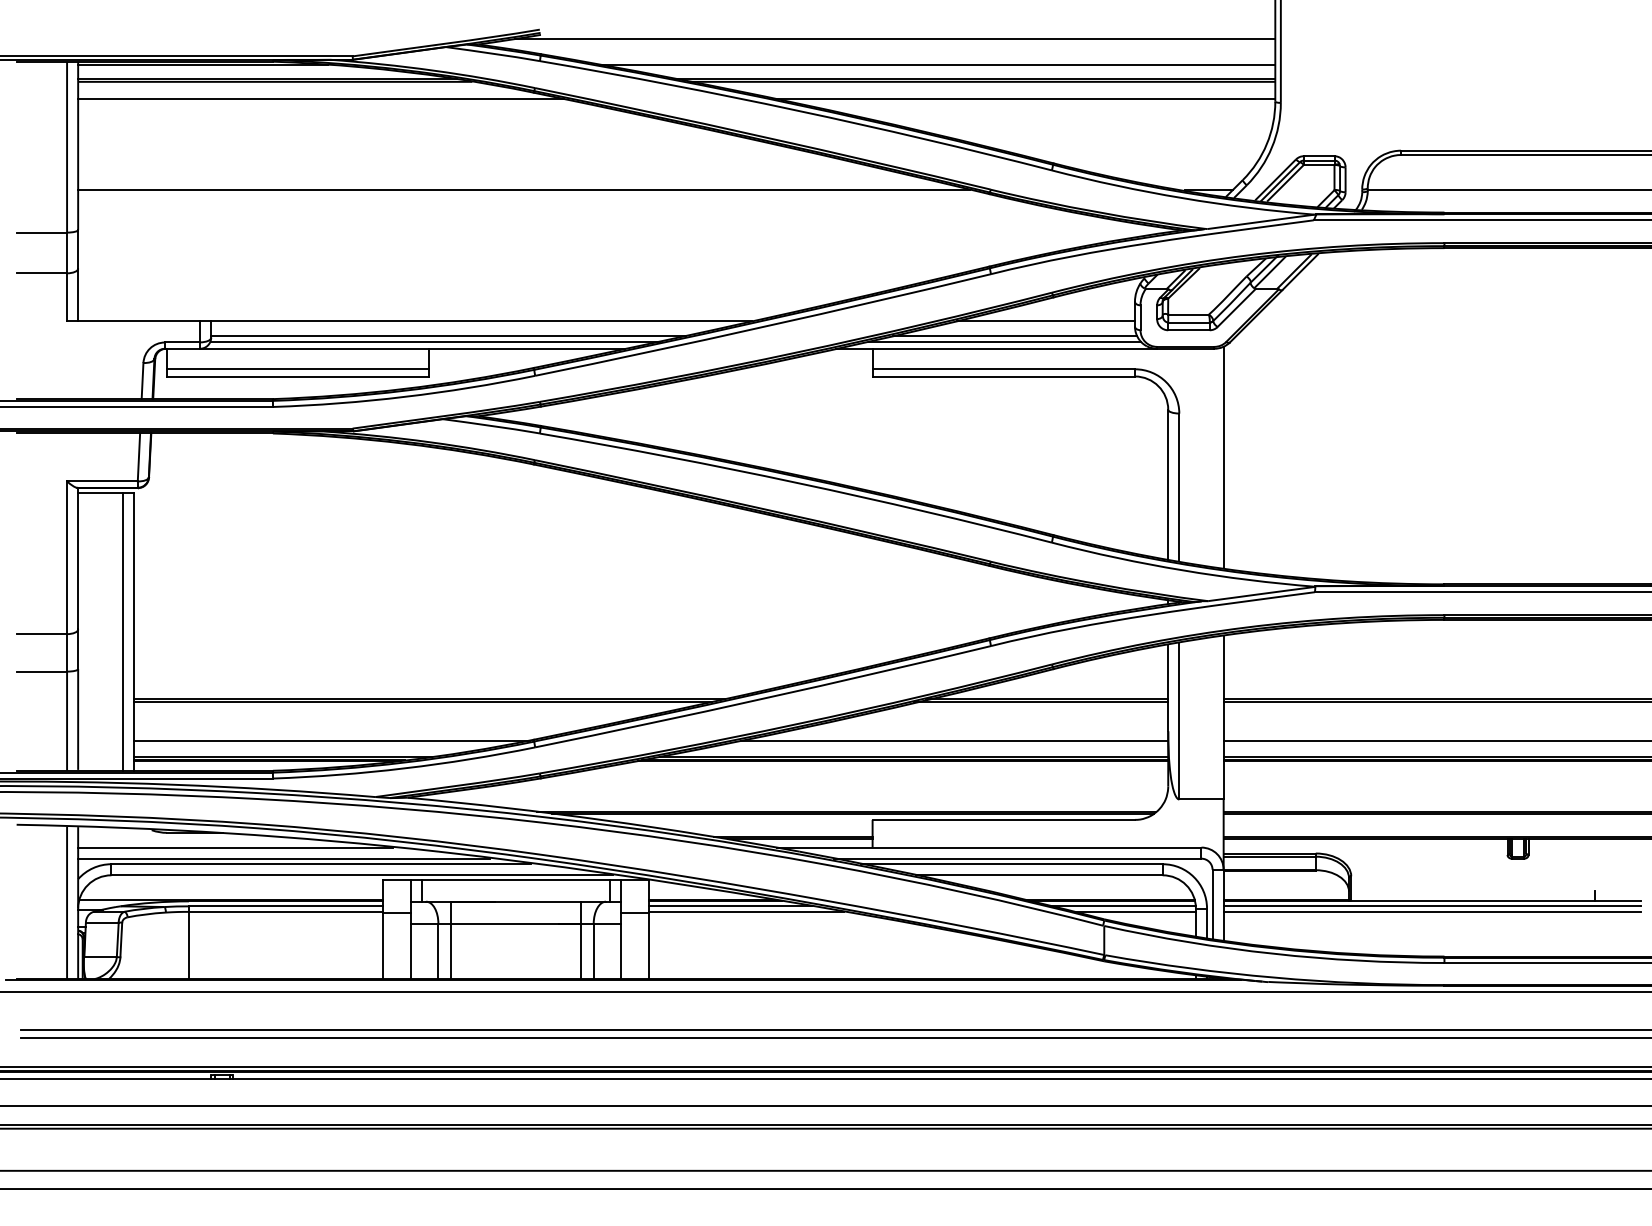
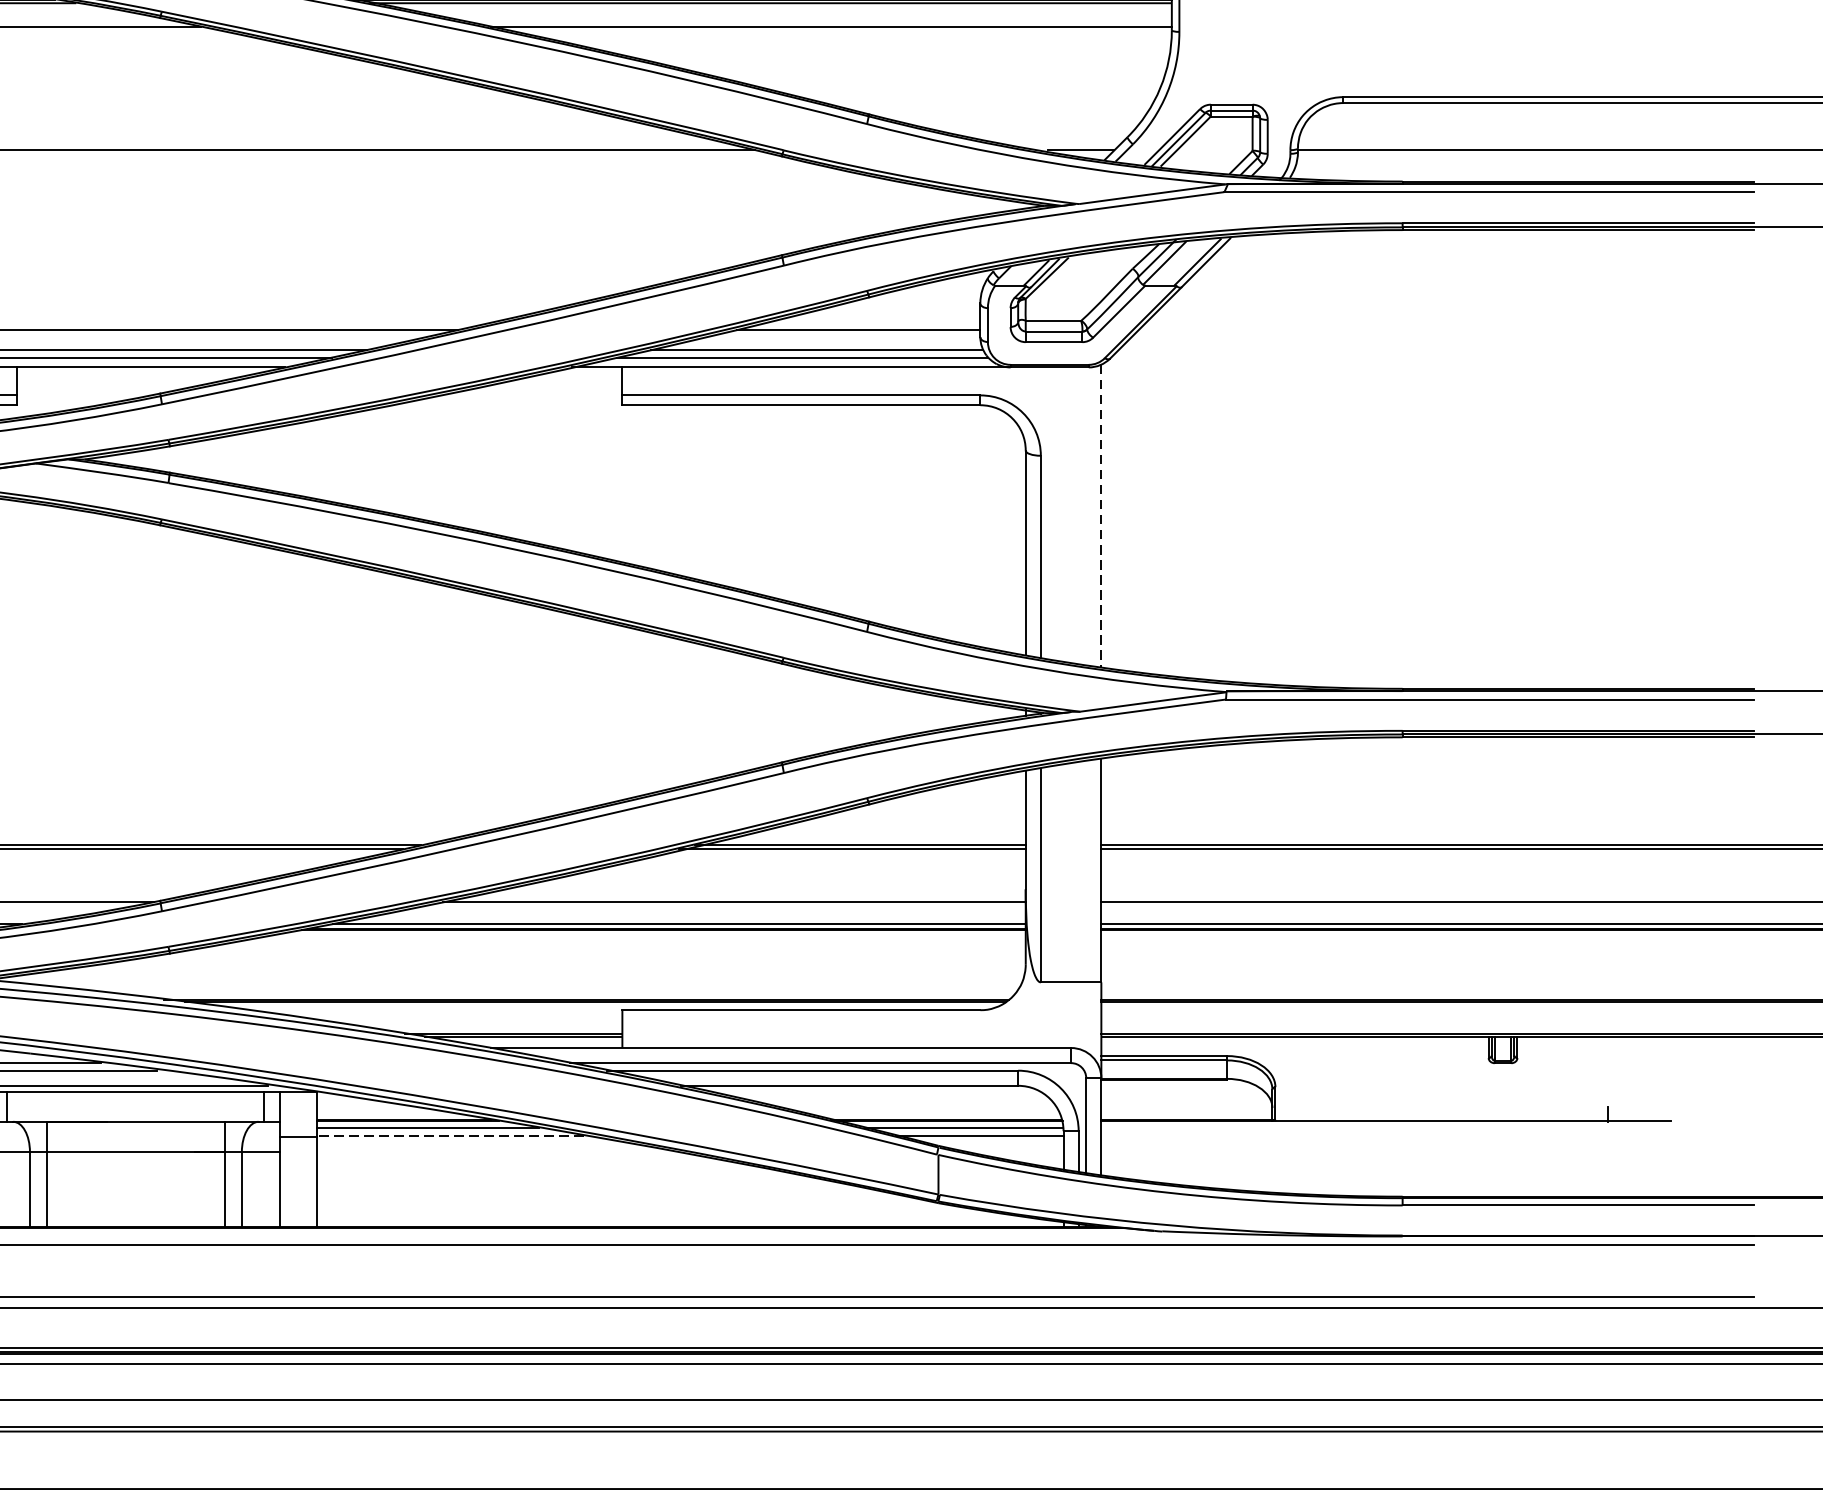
line: (1223, 457) -> (1101, 515), solid -> dashed
line: (1432, 906) -> (1386, 1128), removed
line: (746, 911) -> (450, 1135), solid -> dashed
line: (1432, 911) -> (1386, 1135), removed

